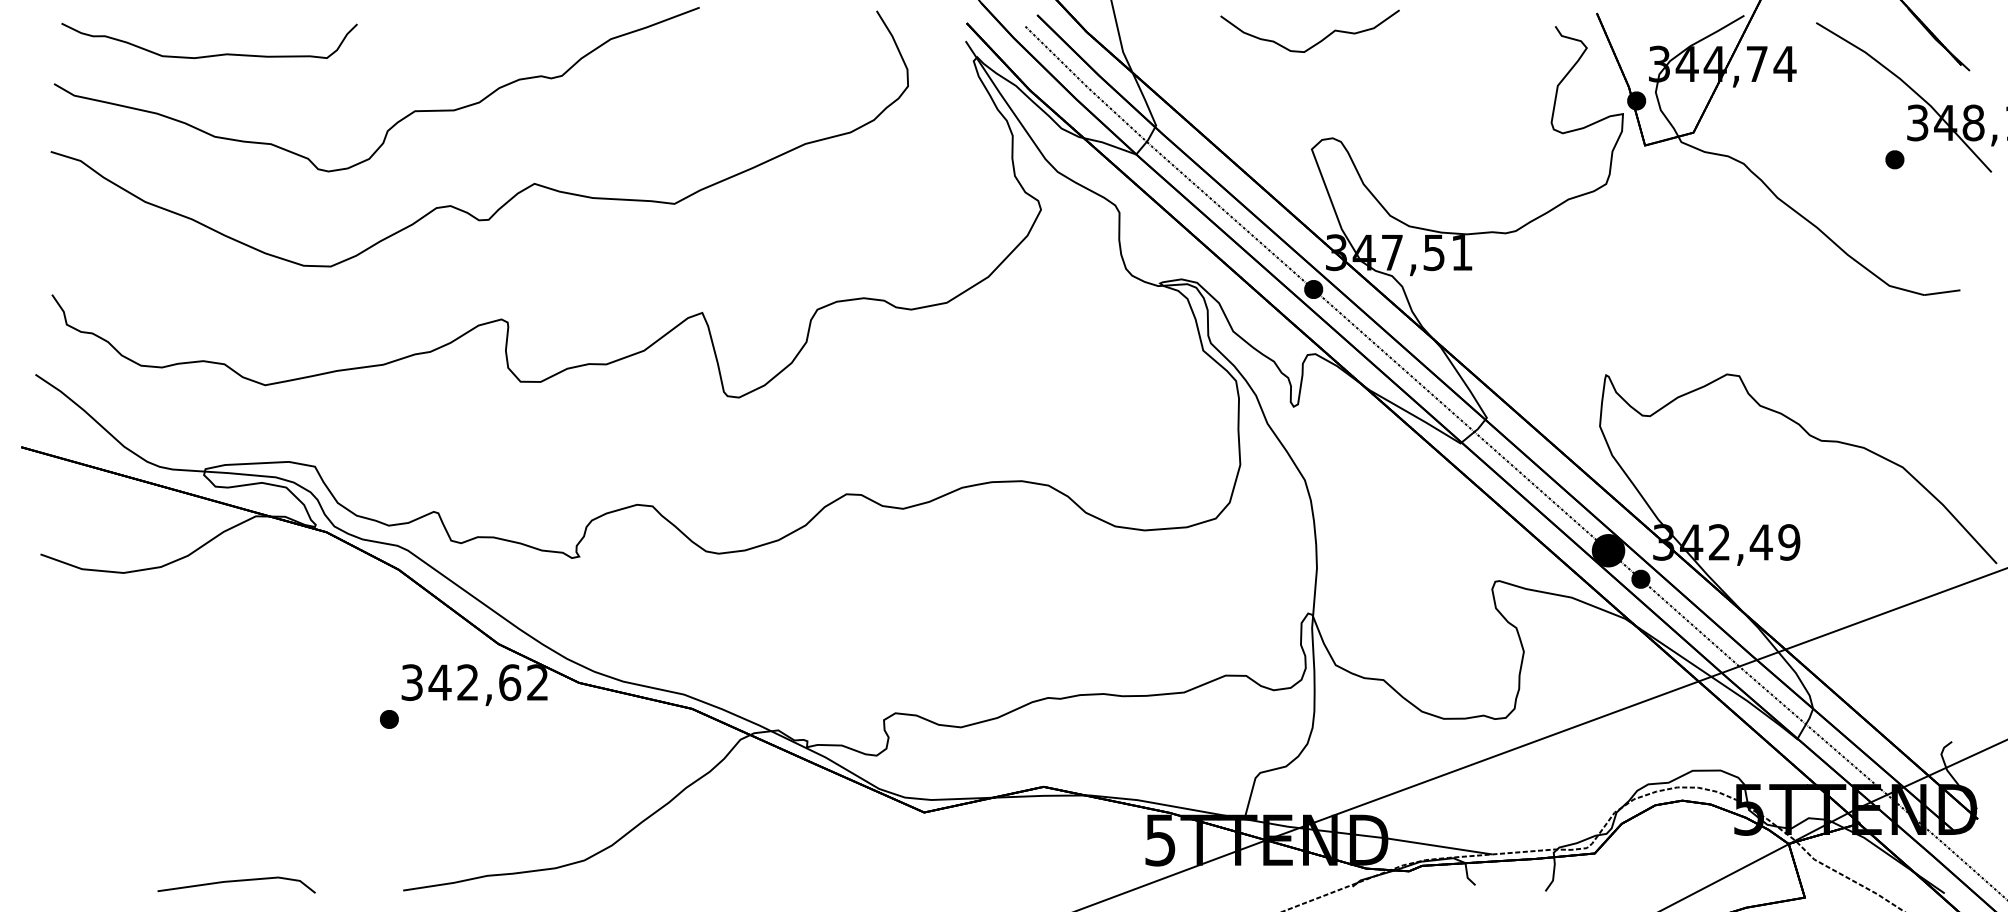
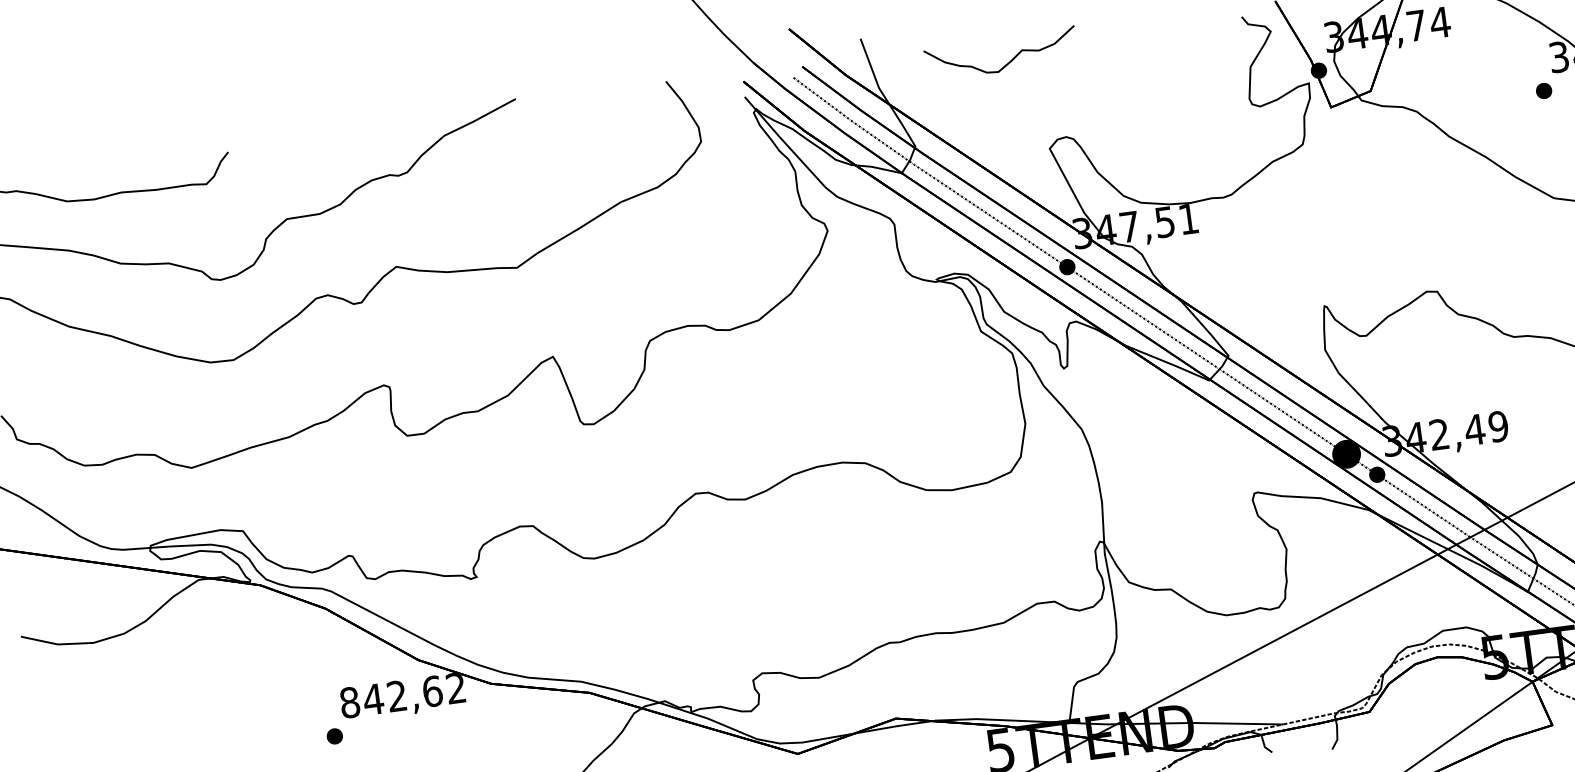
curve: (1318, 41) -> (1009, 61), moved
text: (412, 682) -> (350, 702), 342,62 -> 842,62

